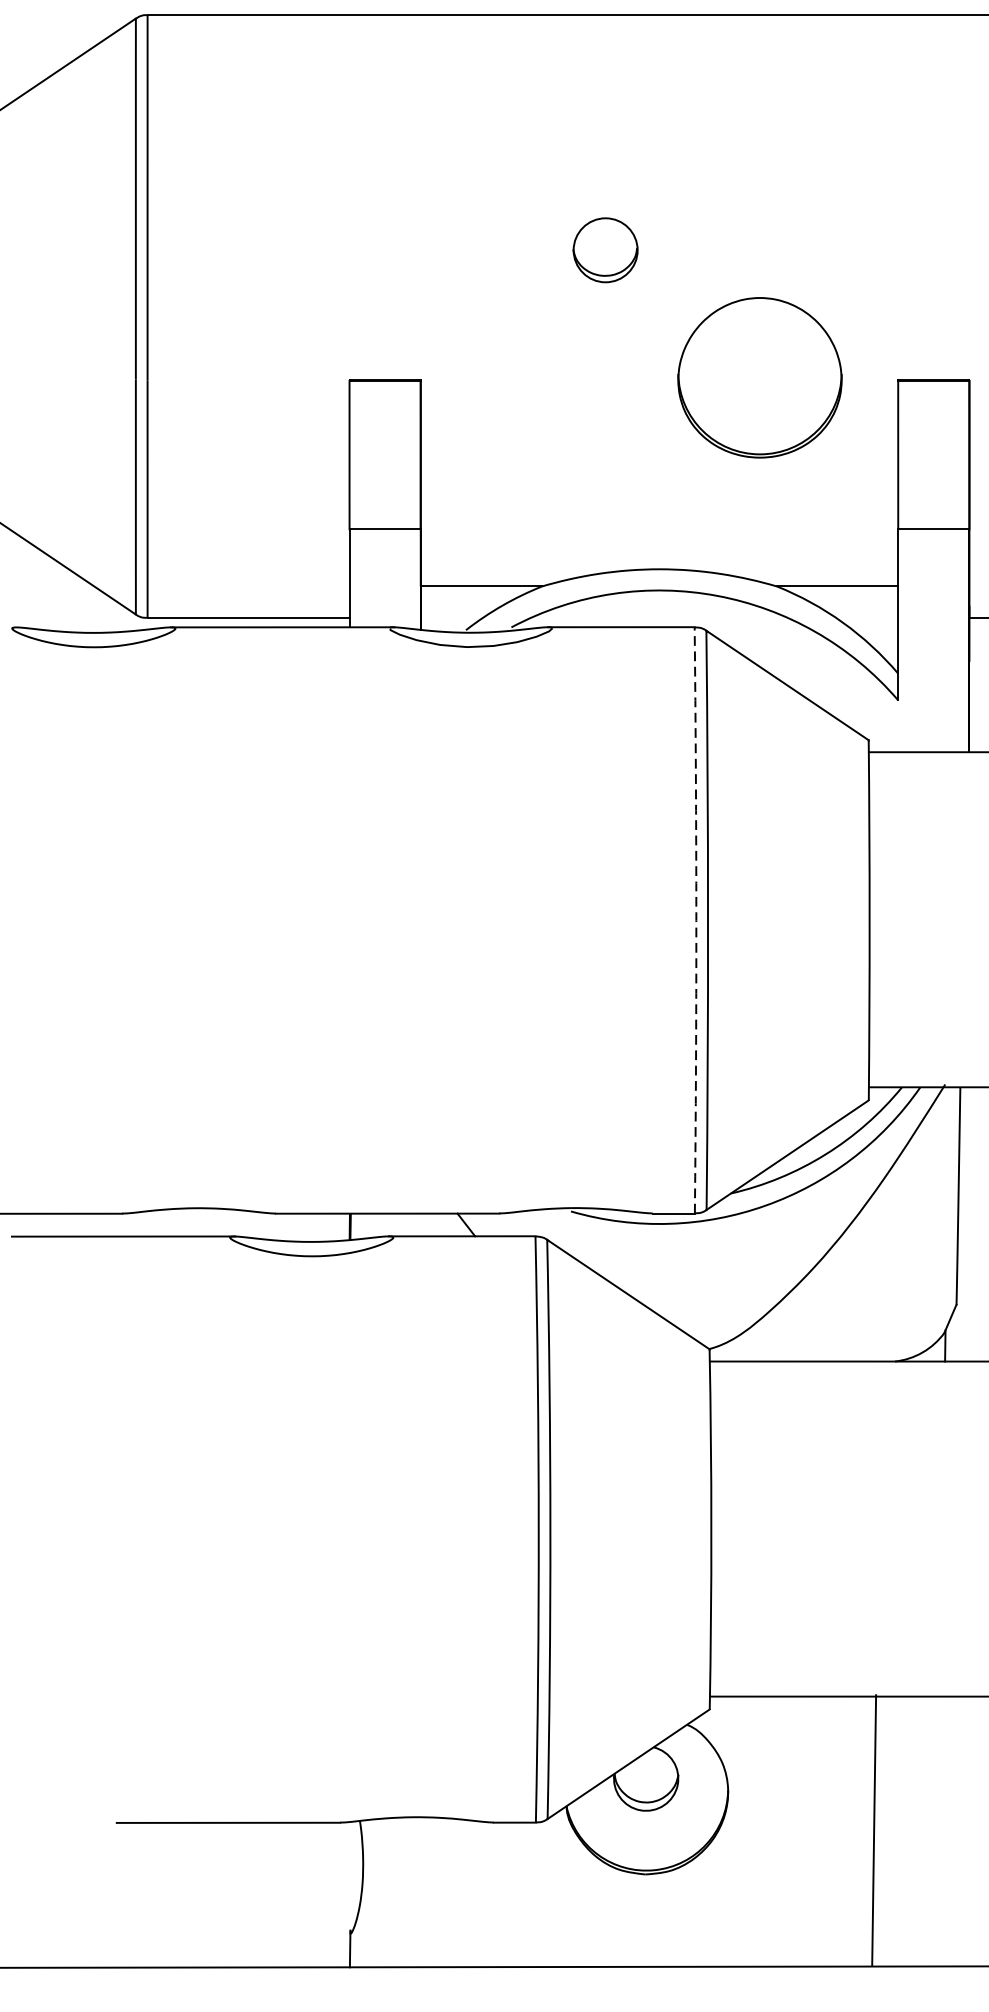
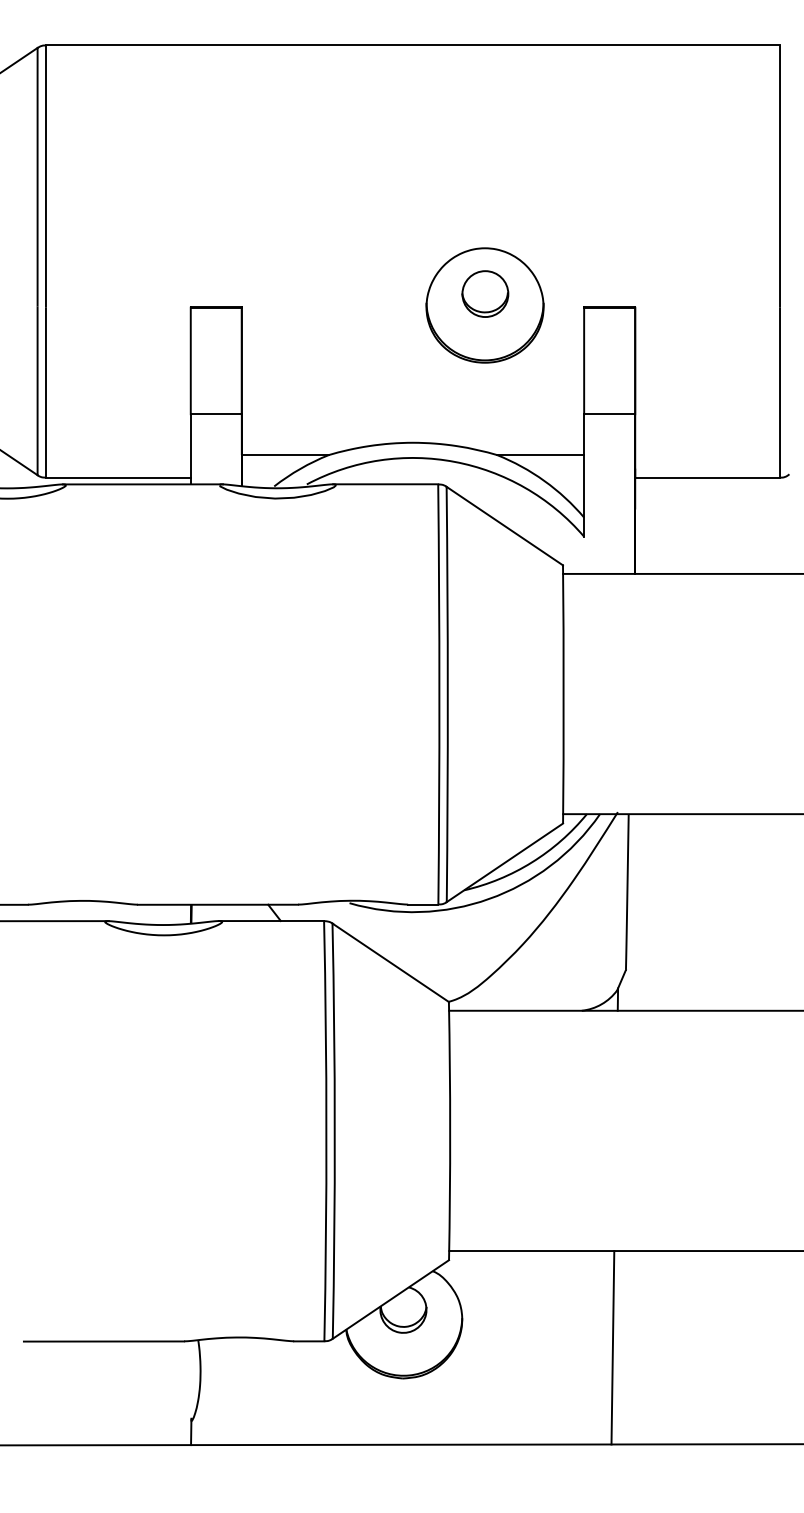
part: (605, 249) -> (485, 293), moved
arc: (696, 920) -> (439, 694), dashed -> solid
line: (873, 1829) -> (612, 1347), moved

